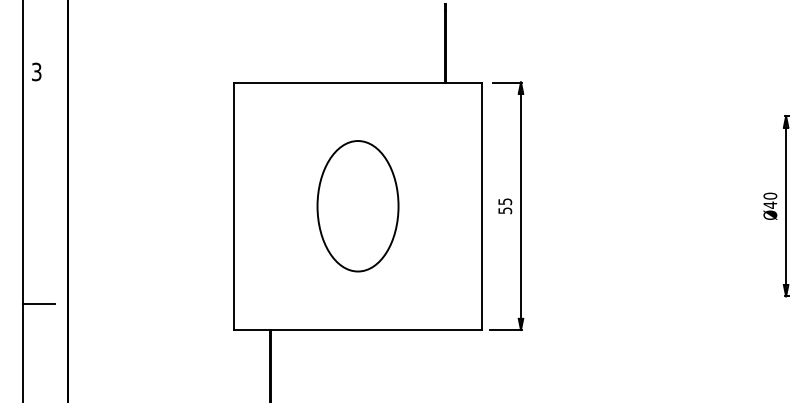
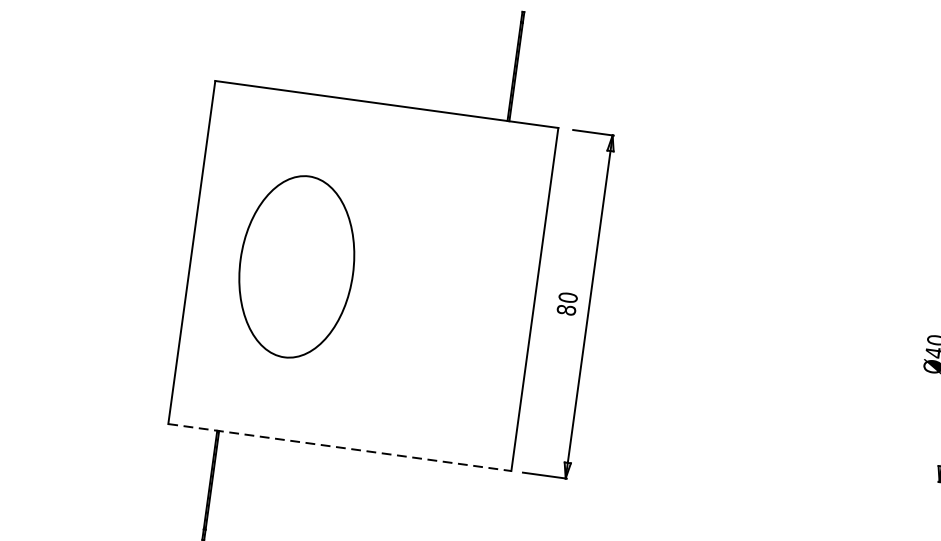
part: (357, 206) -> (296, 267), moved
text: (505, 206) -> (567, 304), 55 -> 80
line: (358, 330) -> (340, 448), solid -> dashed

